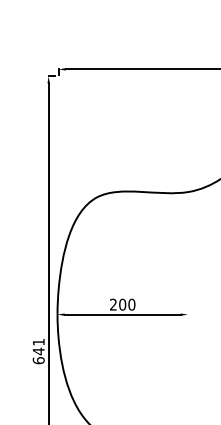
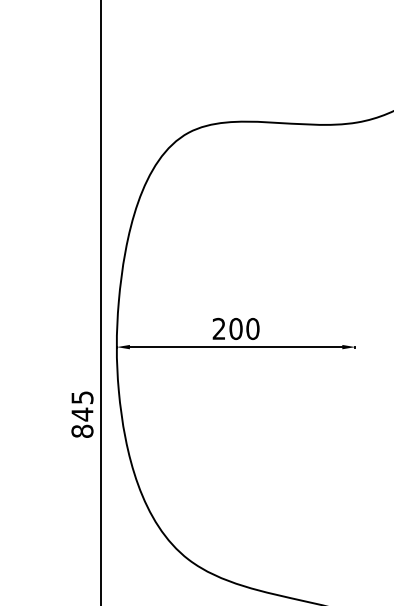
text: (38, 351) -> (81, 414), 641 -> 845

